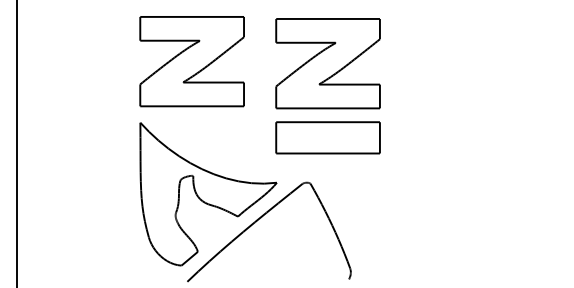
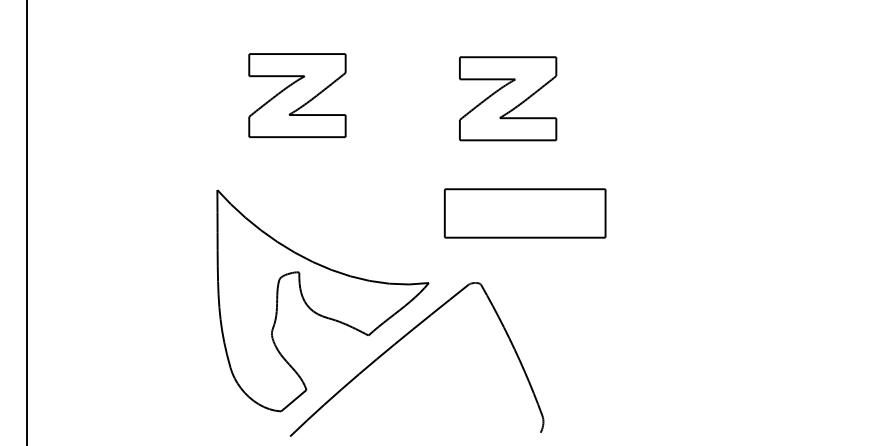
part: (191, 61) -> (296, 95), size x0.6
part: (327, 63) -> (507, 98), size x0.6
part: (327, 137) -> (524, 212), moved

